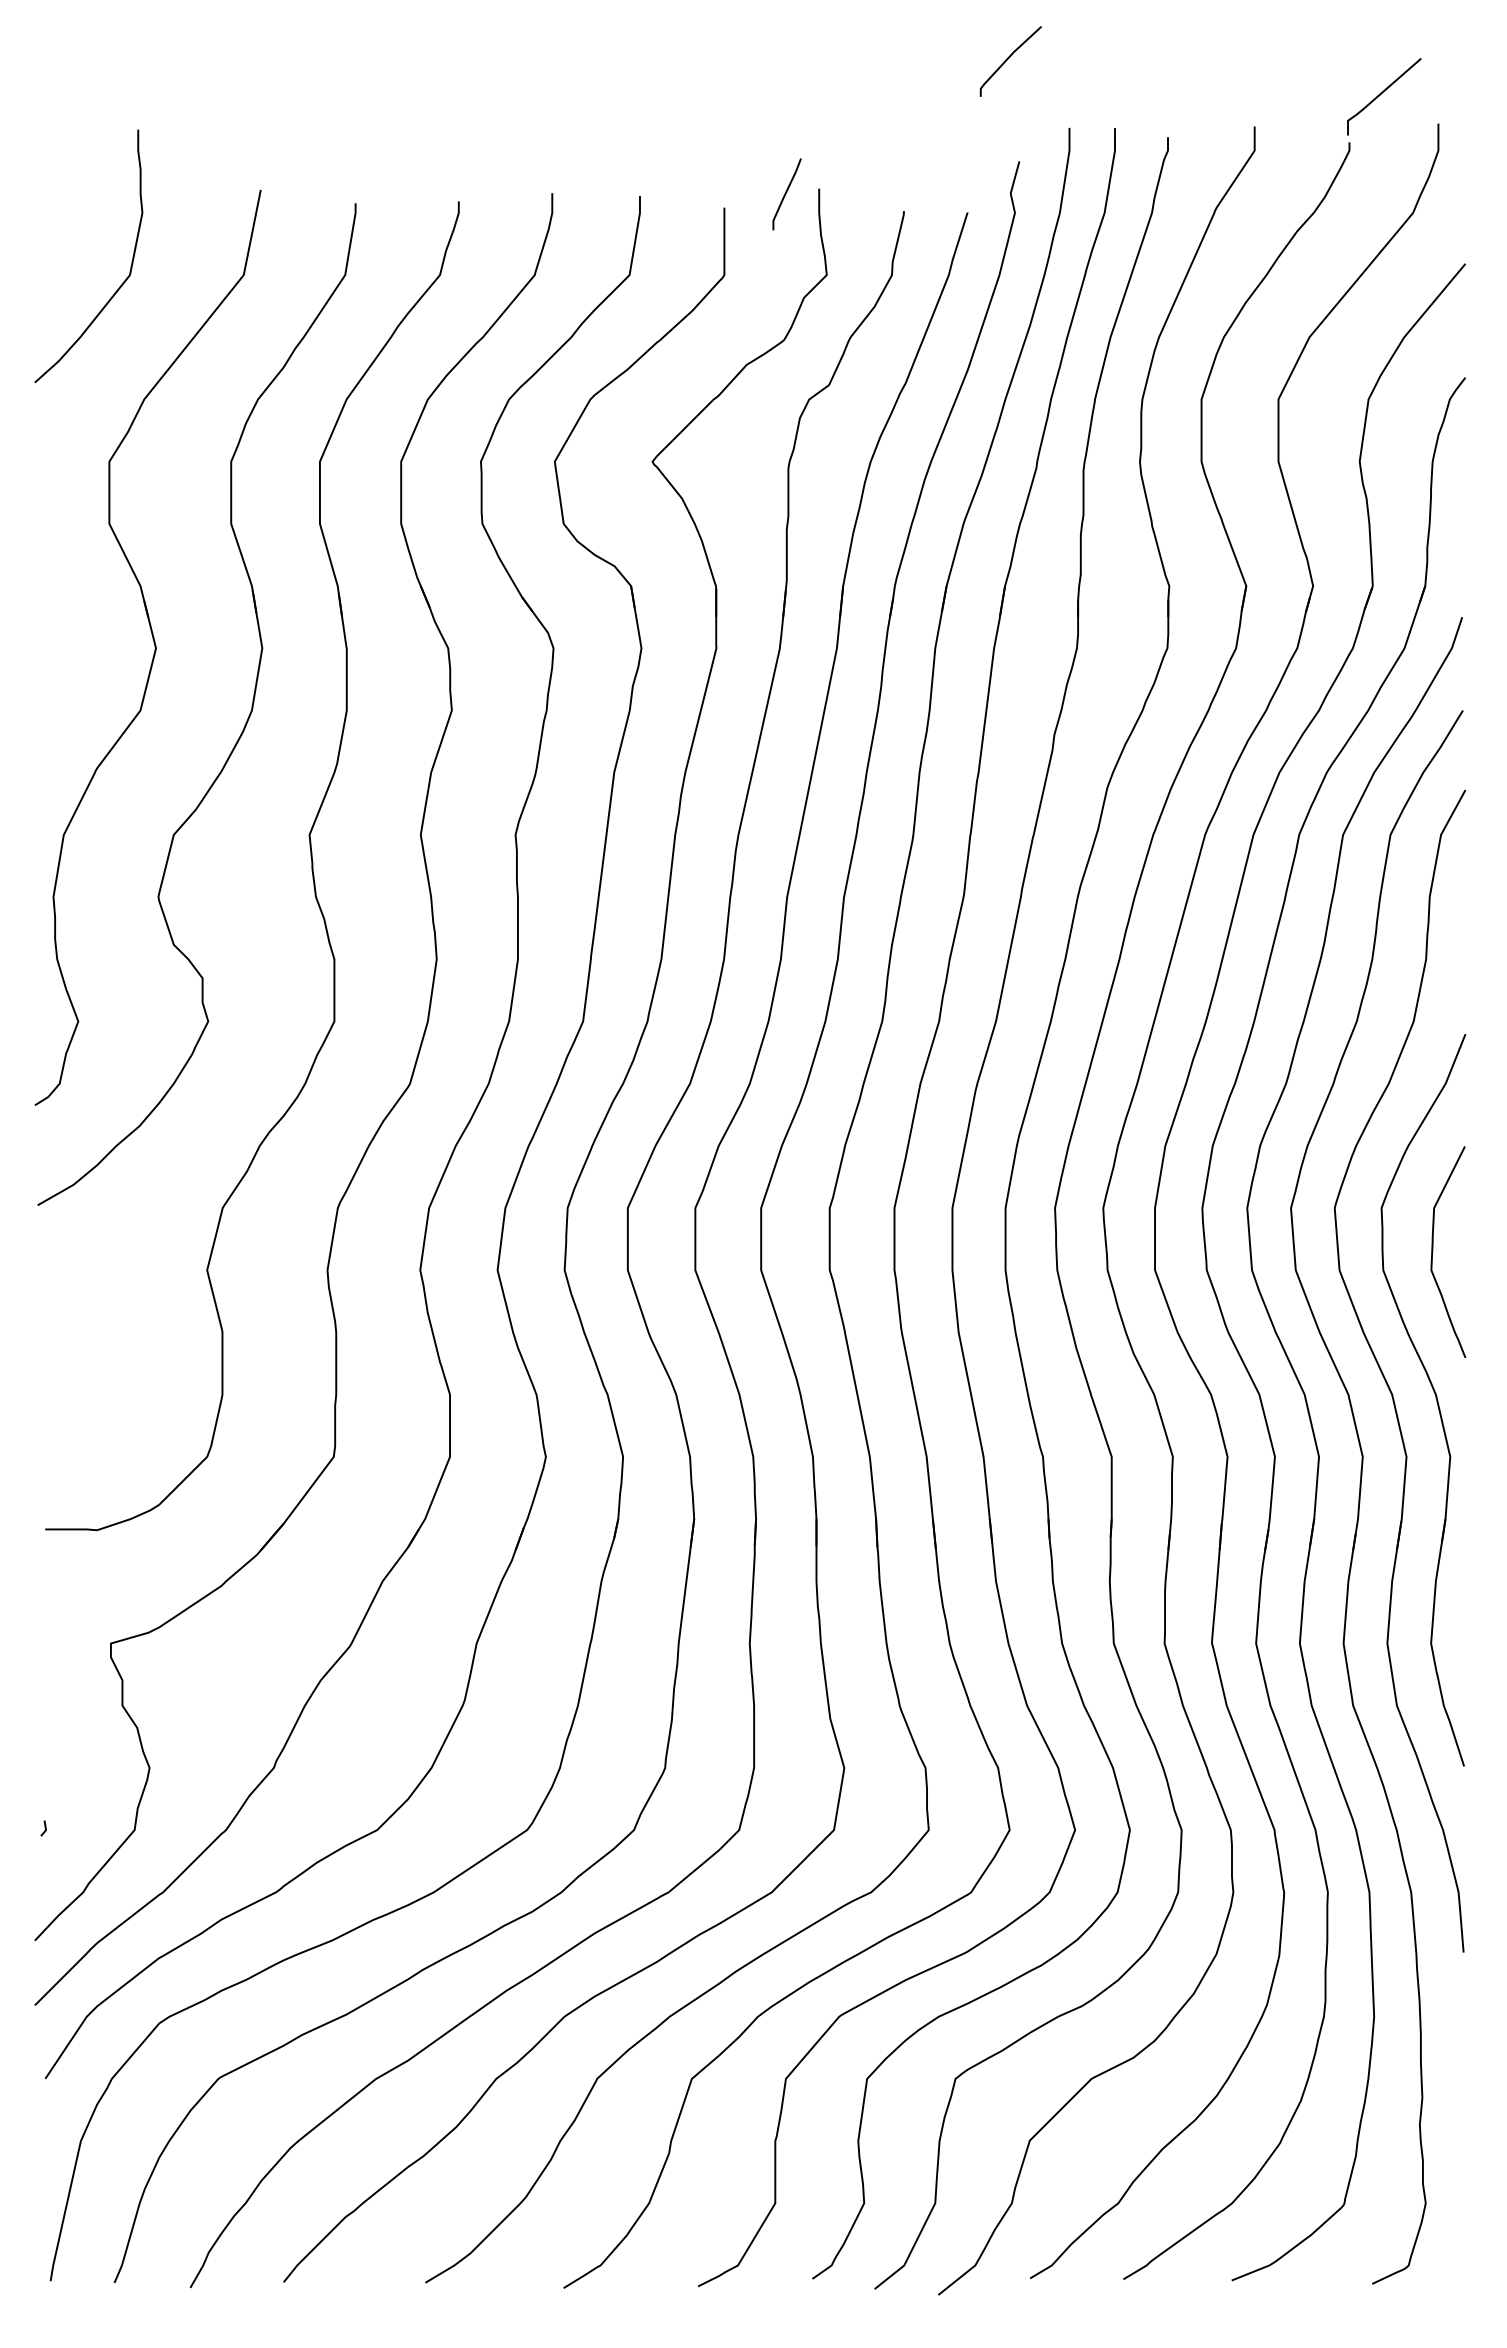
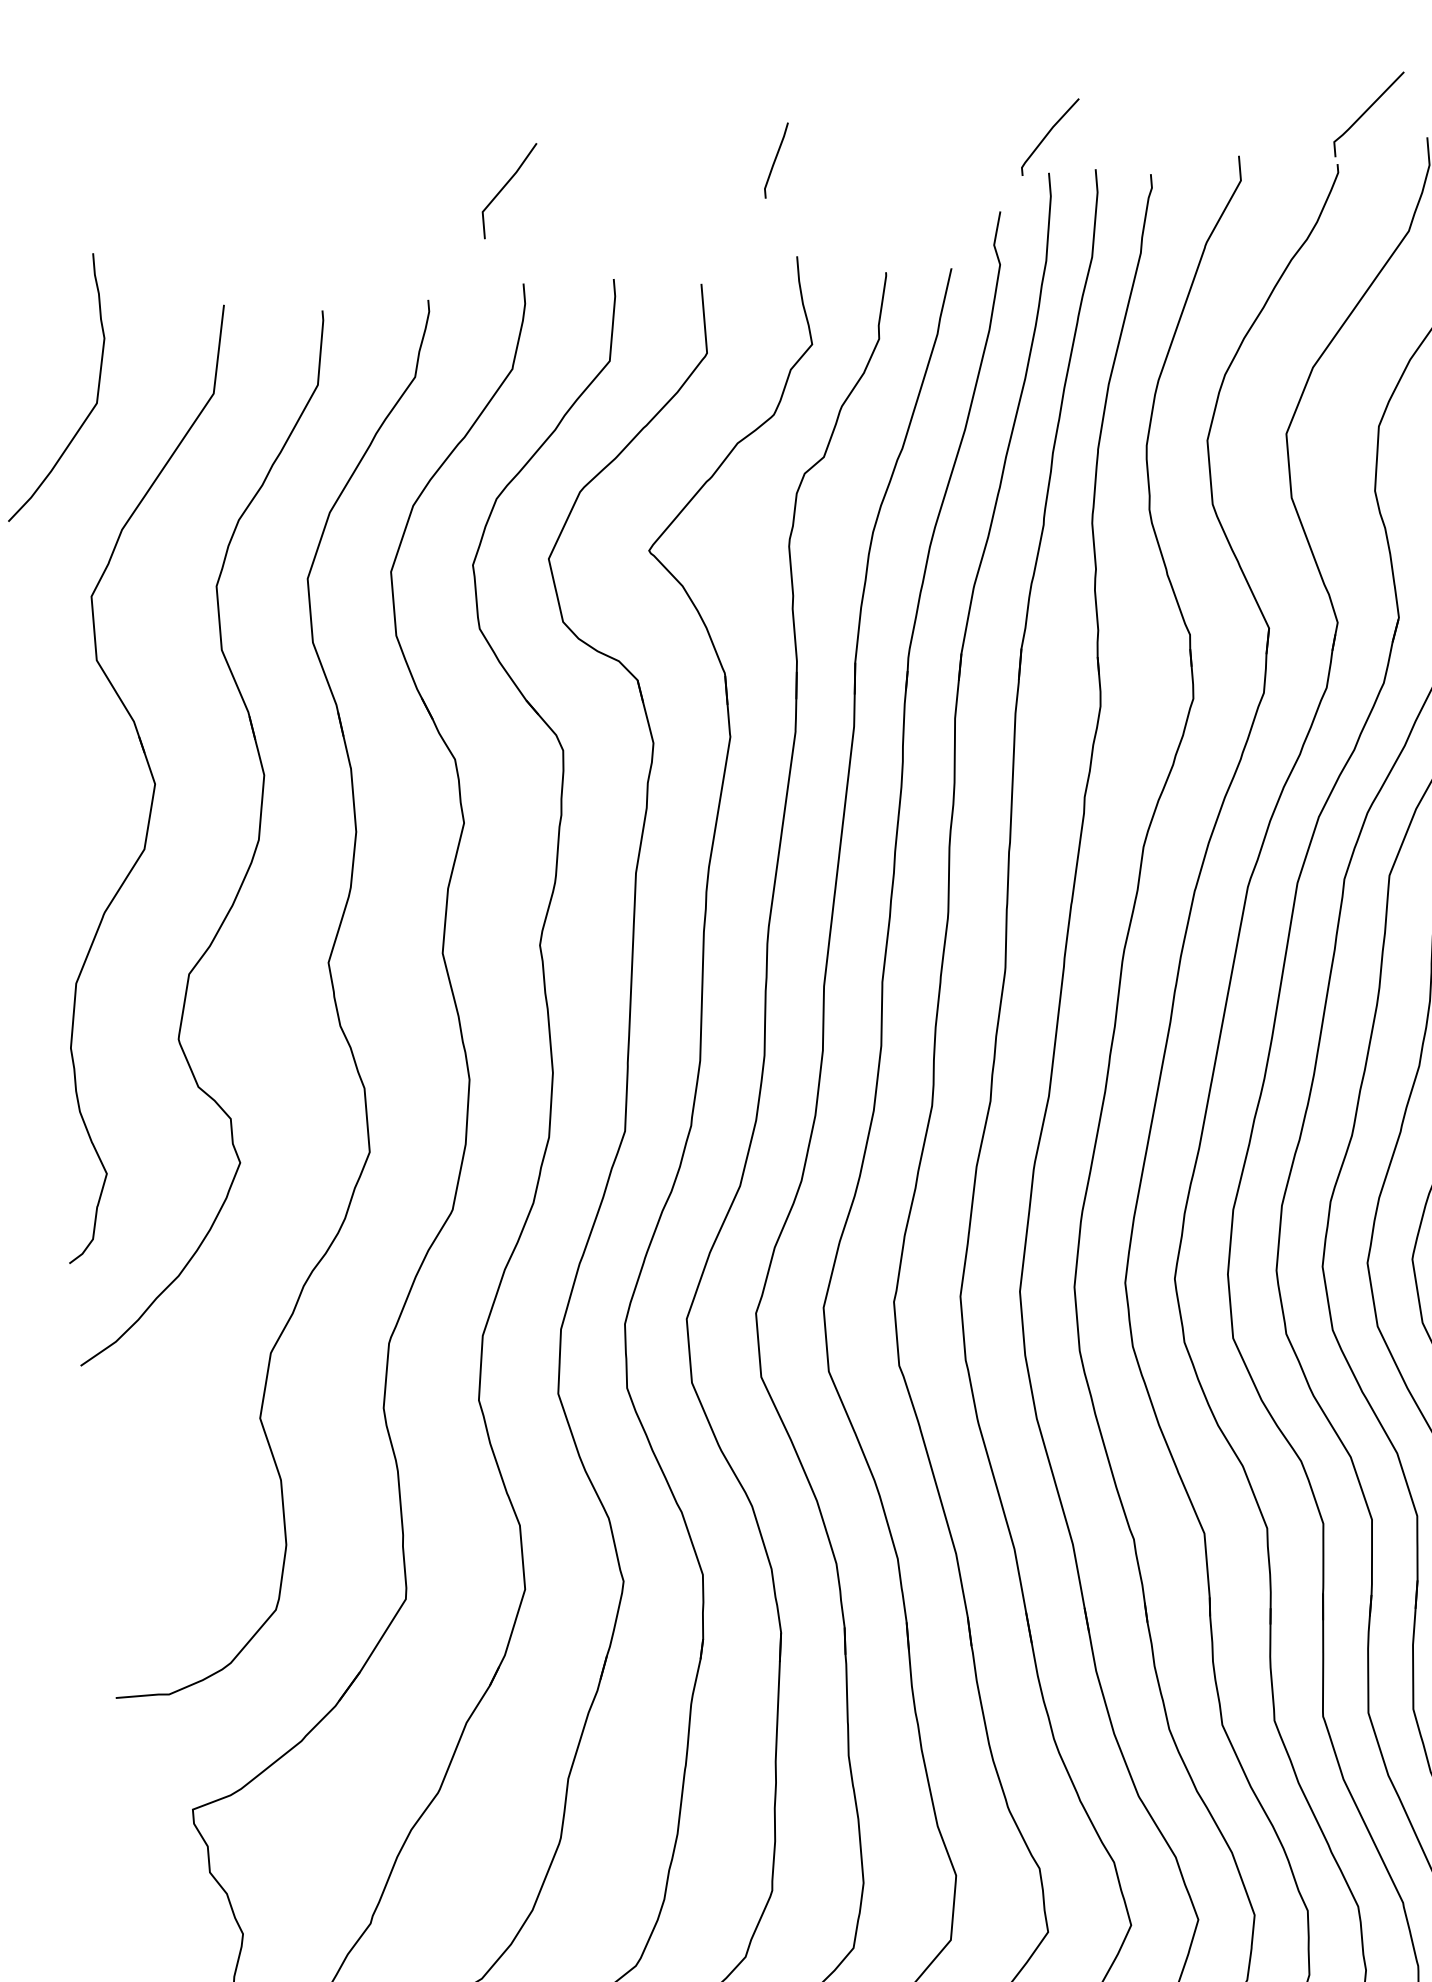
curve: (1008, 59) -> (1047, 135), moved
curve: (542, 98) -> (505, 187), added
curve: (786, 194) -> (776, 160), moved

